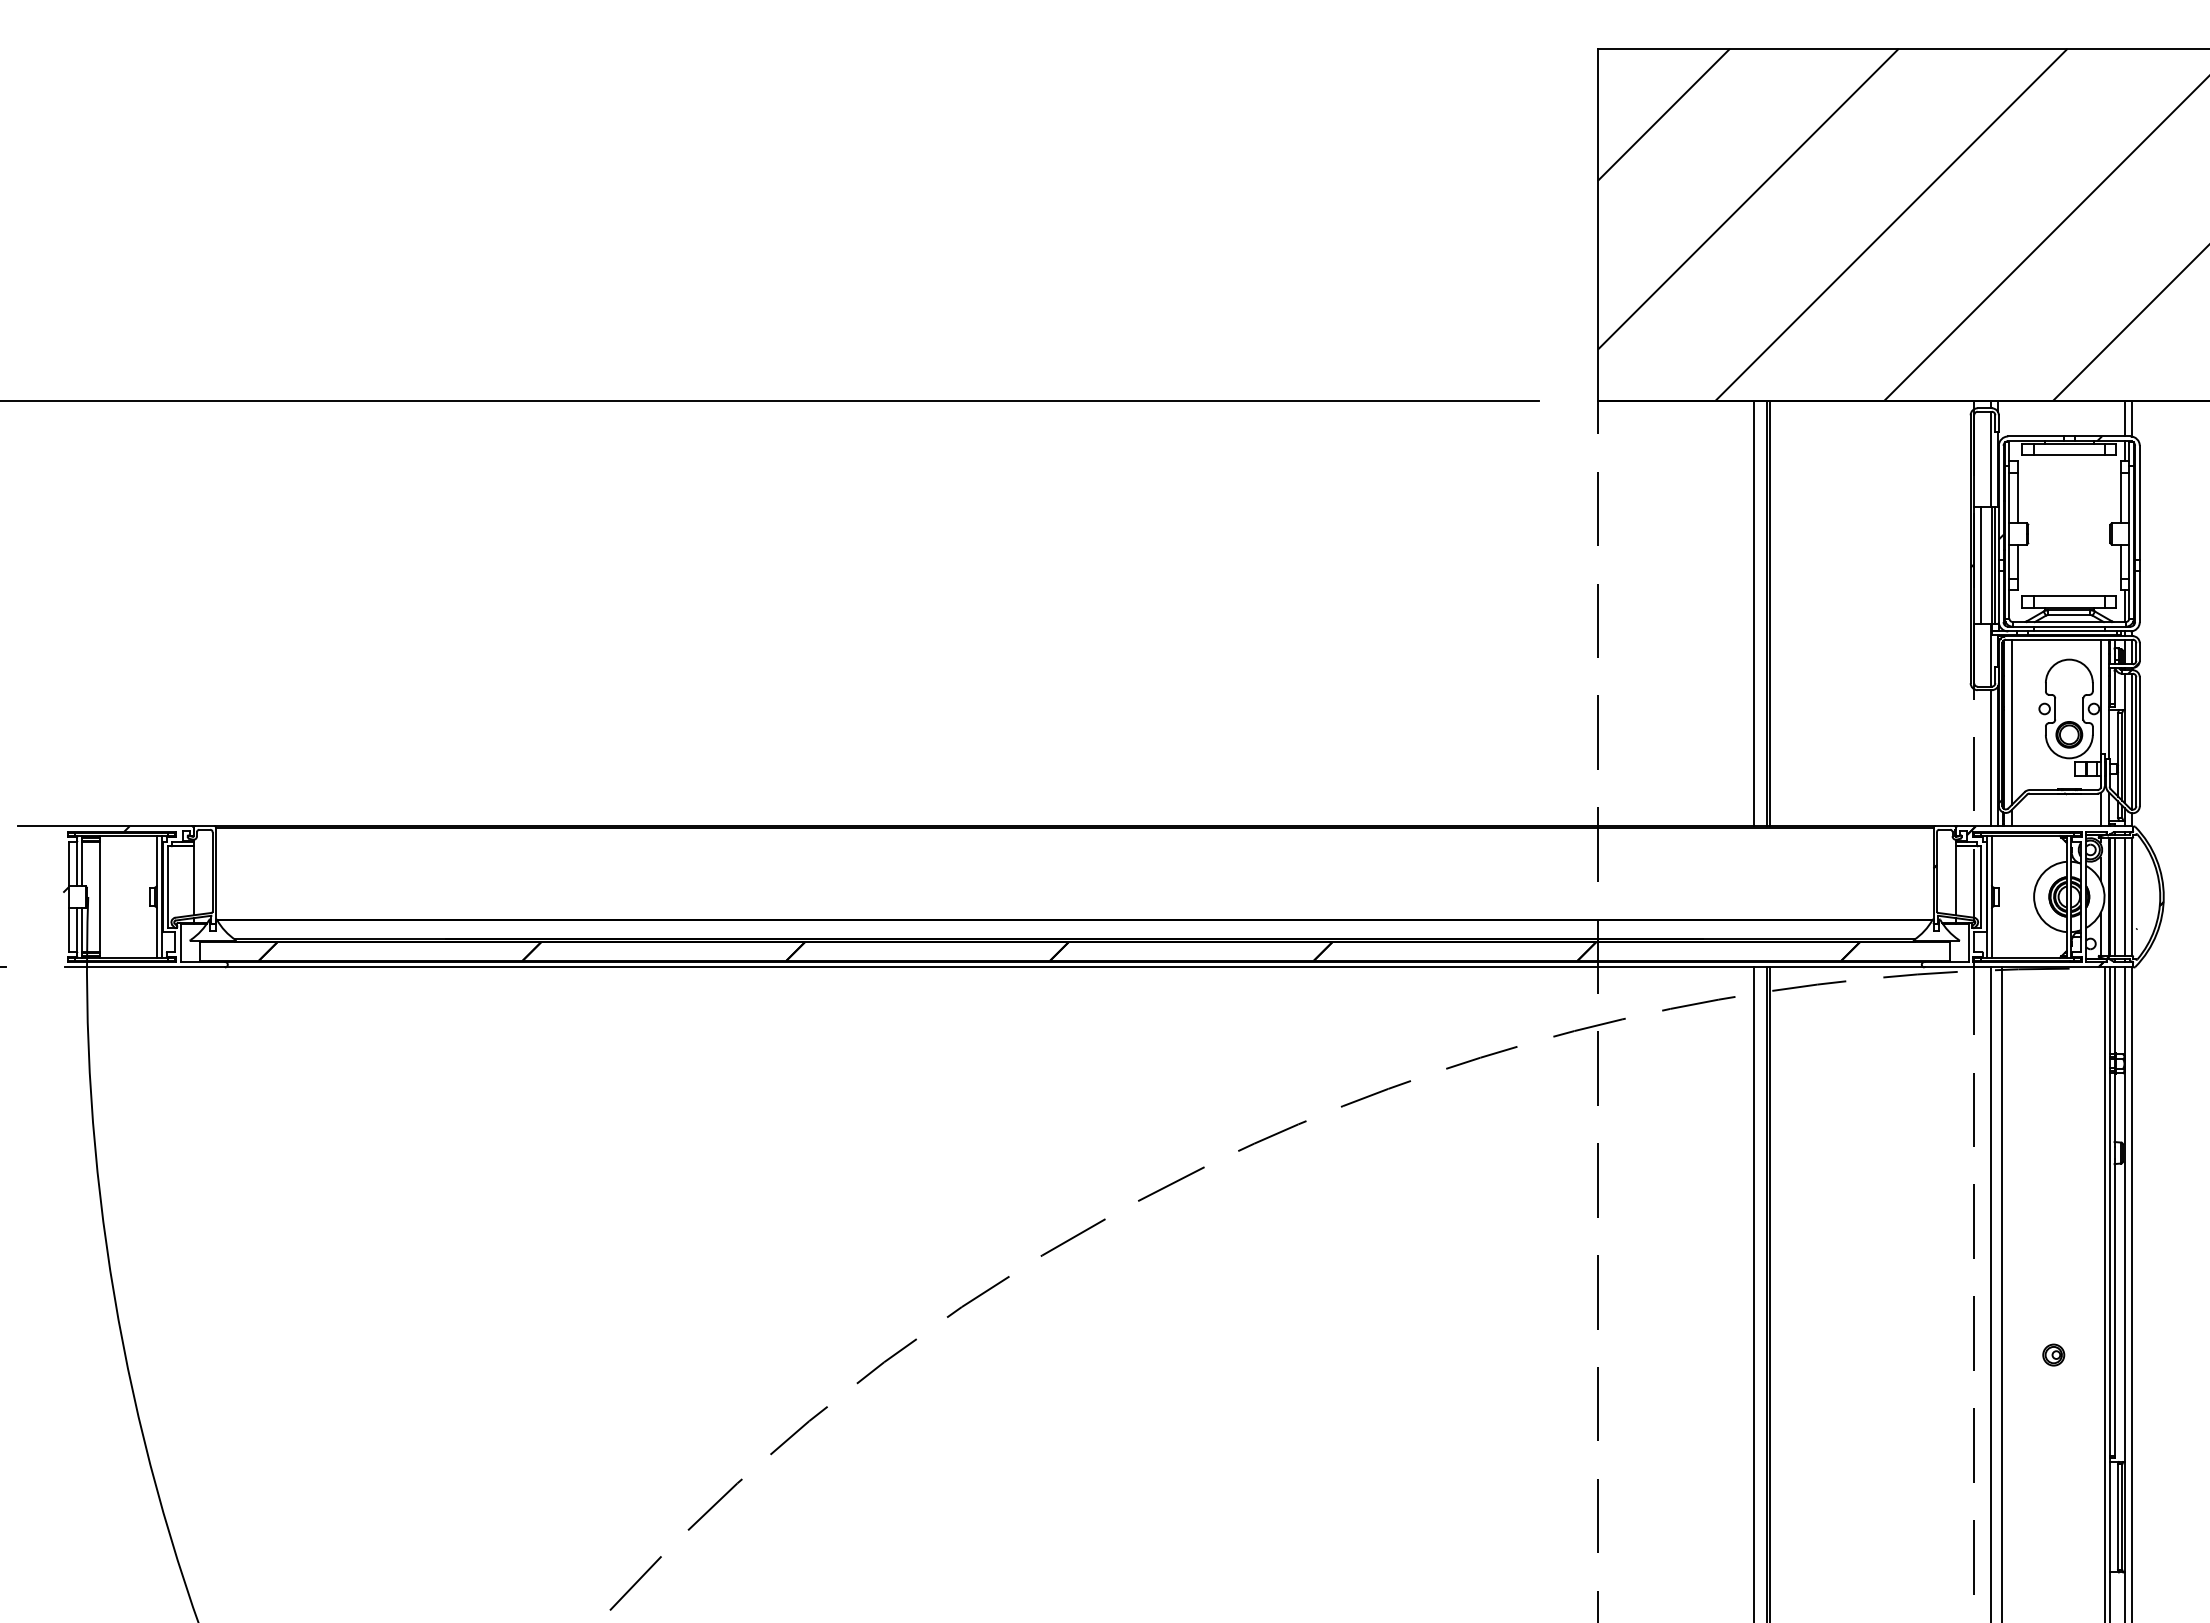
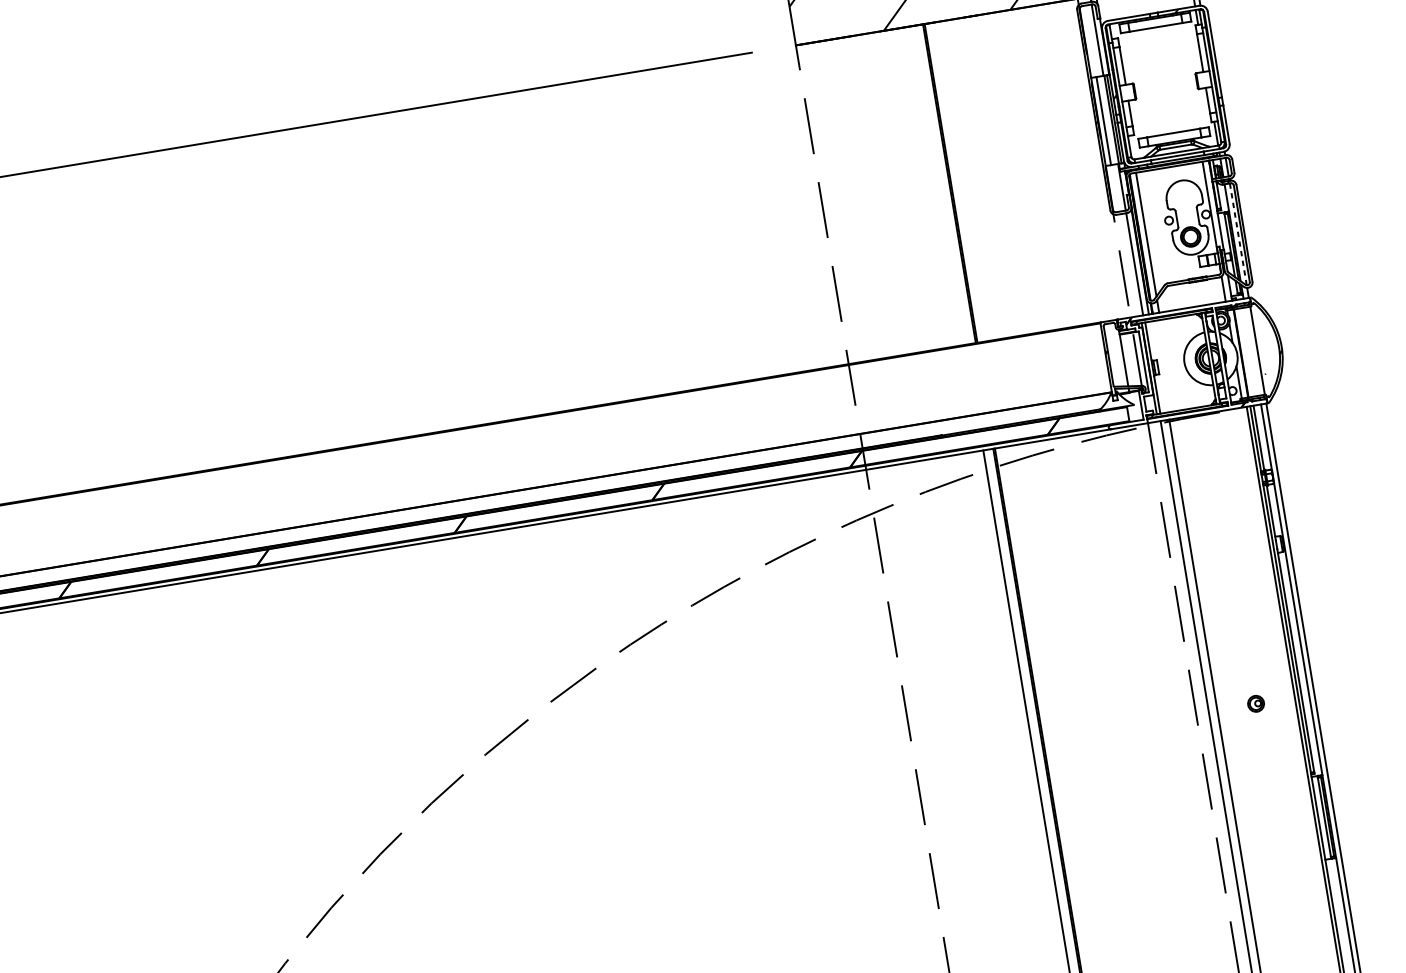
line: (1754, 613) -> (939, 185), removed
hatch: (2068, 732) -> (1189, 235), removed
line: (2131, 741) -> (1238, 234), solid -> dashed
line: (2114, 896) -> (1244, 352), removed
line: (2124, 896) -> (1252, 351), removed

